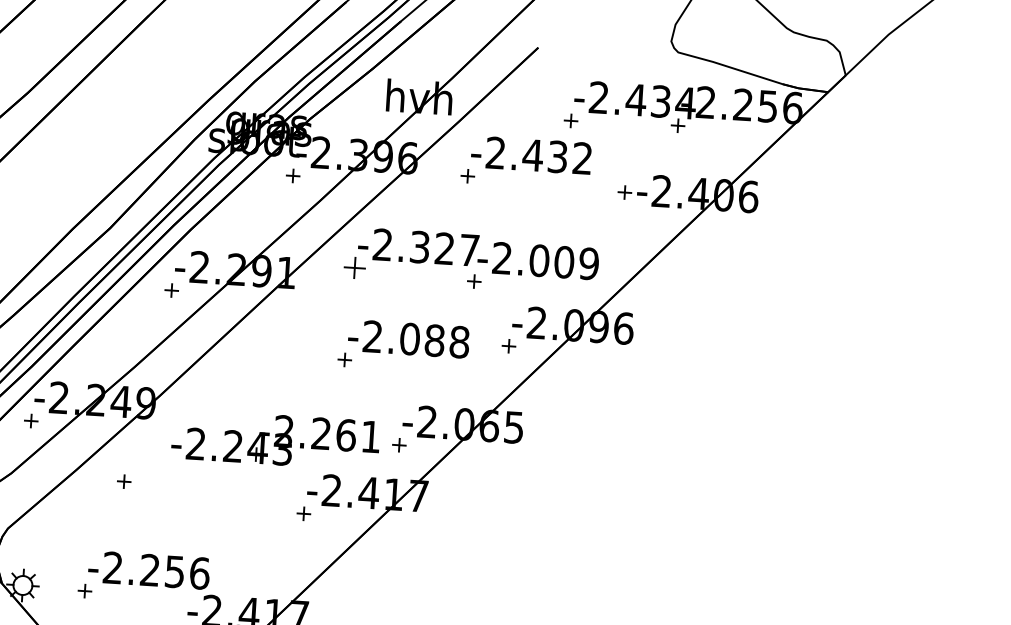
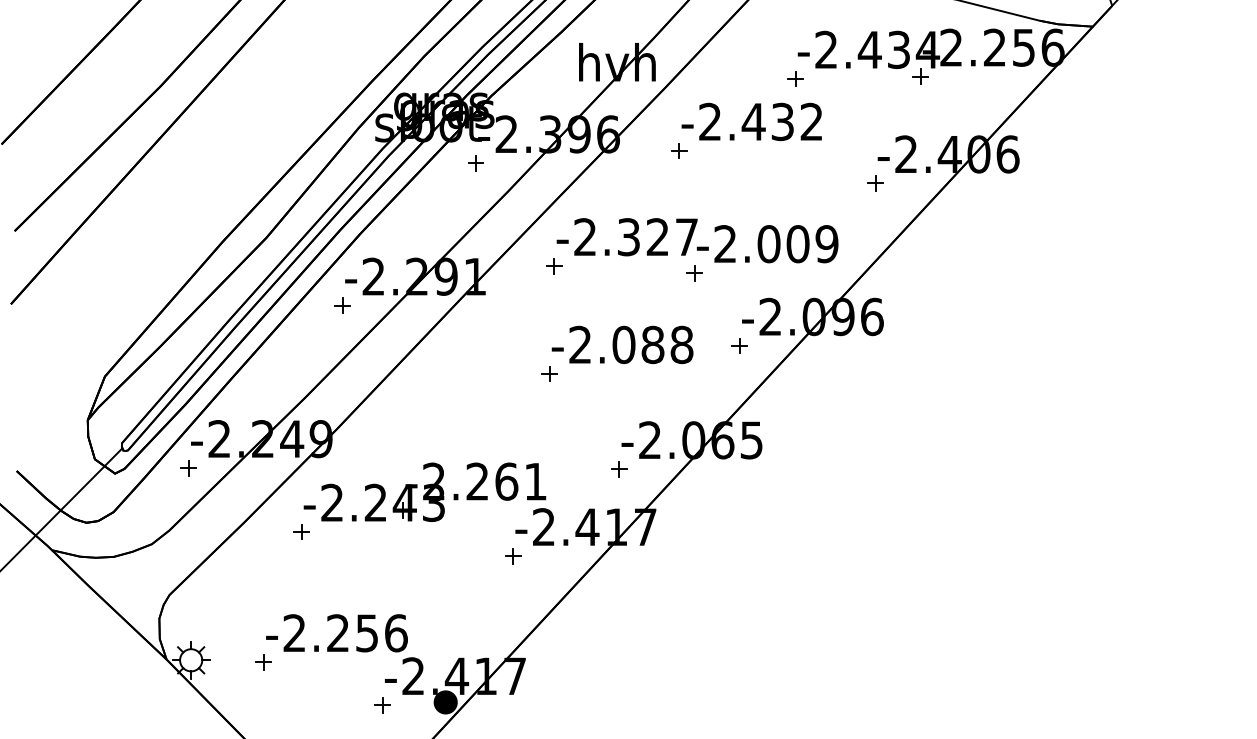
part: (624, 192) -> (875, 183), moved
part: (354, 268) -> (554, 266), size x0.62
part: (275, 439) -> (424, 491), moved

